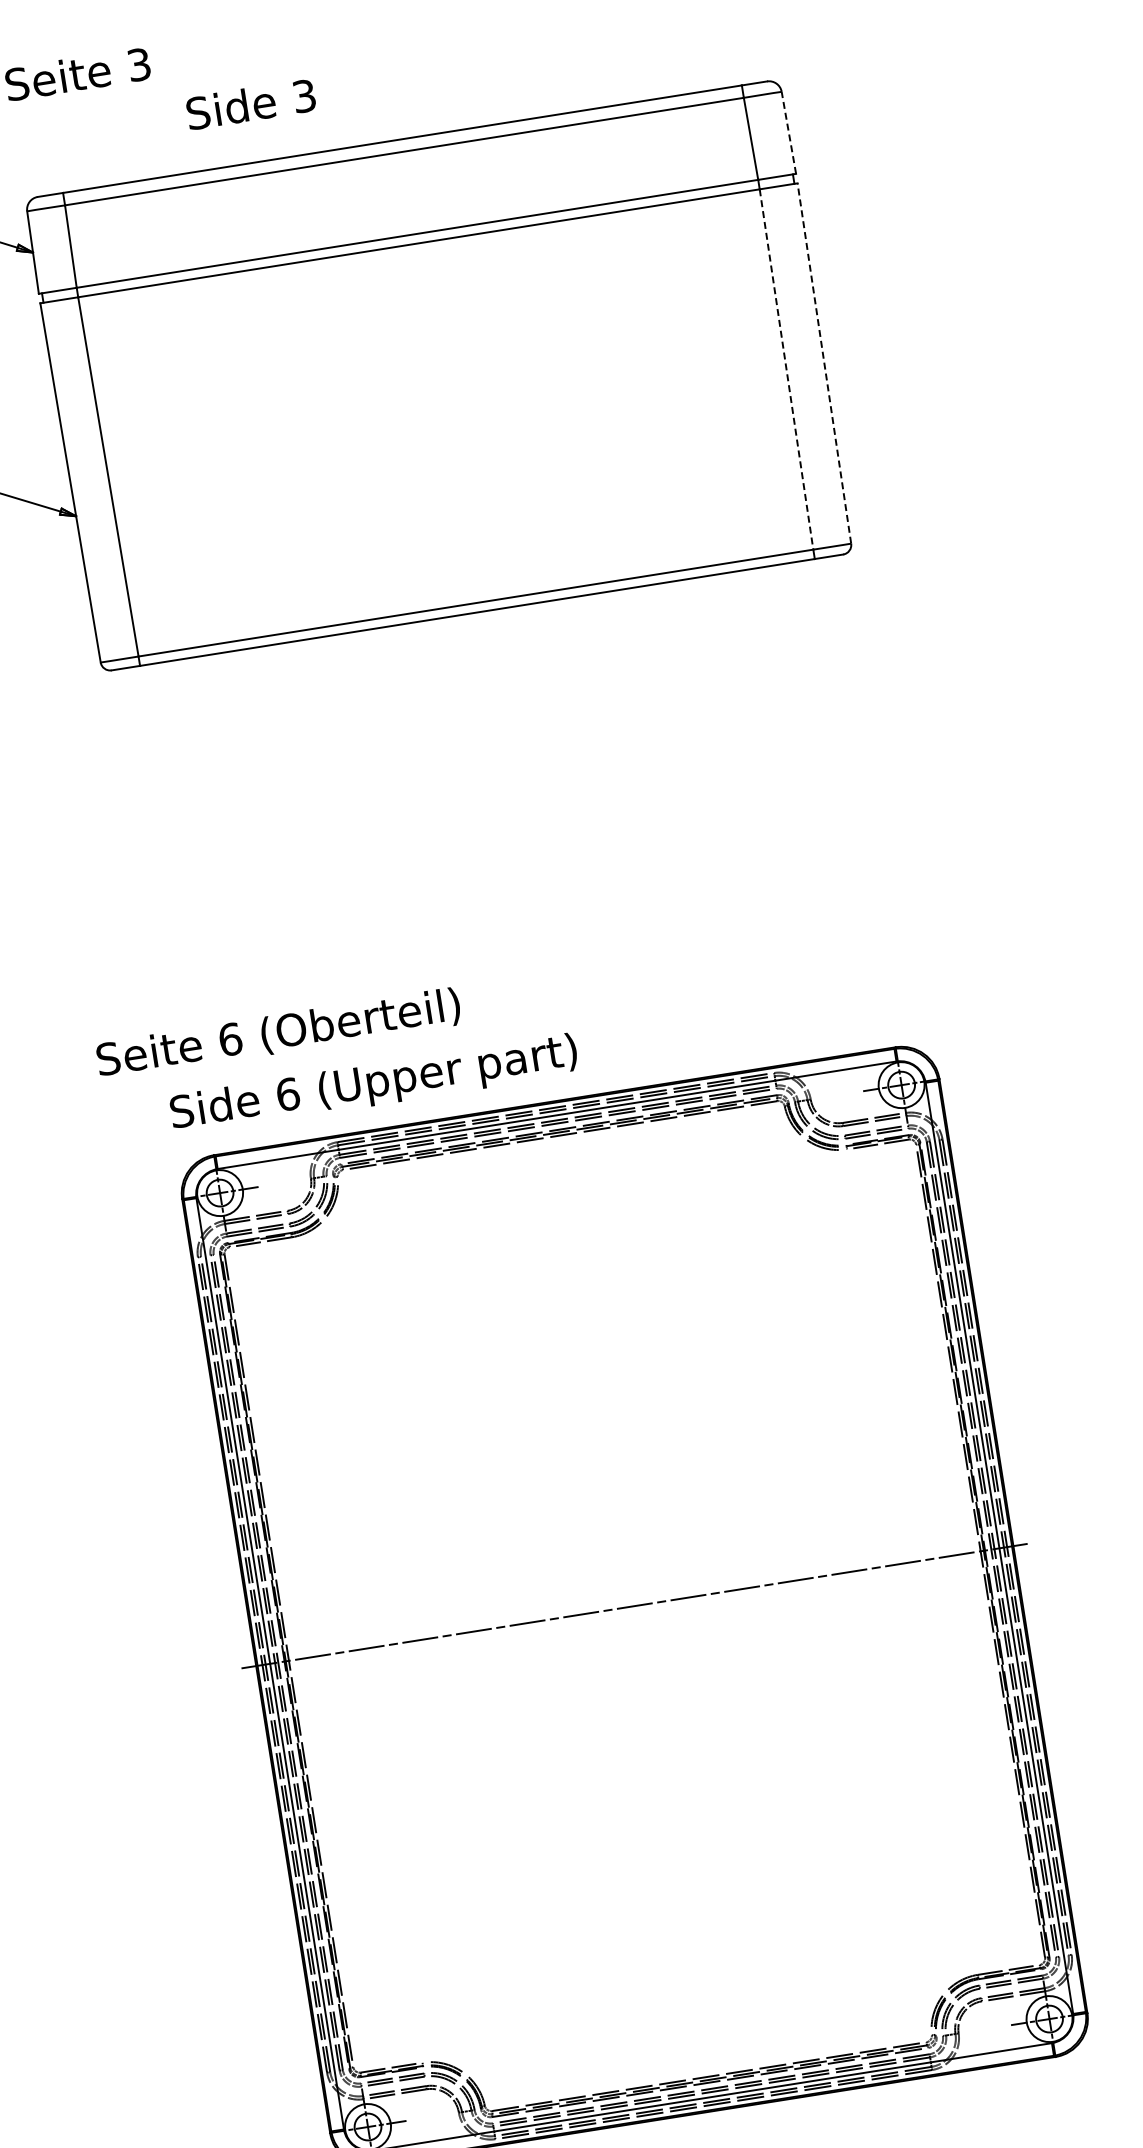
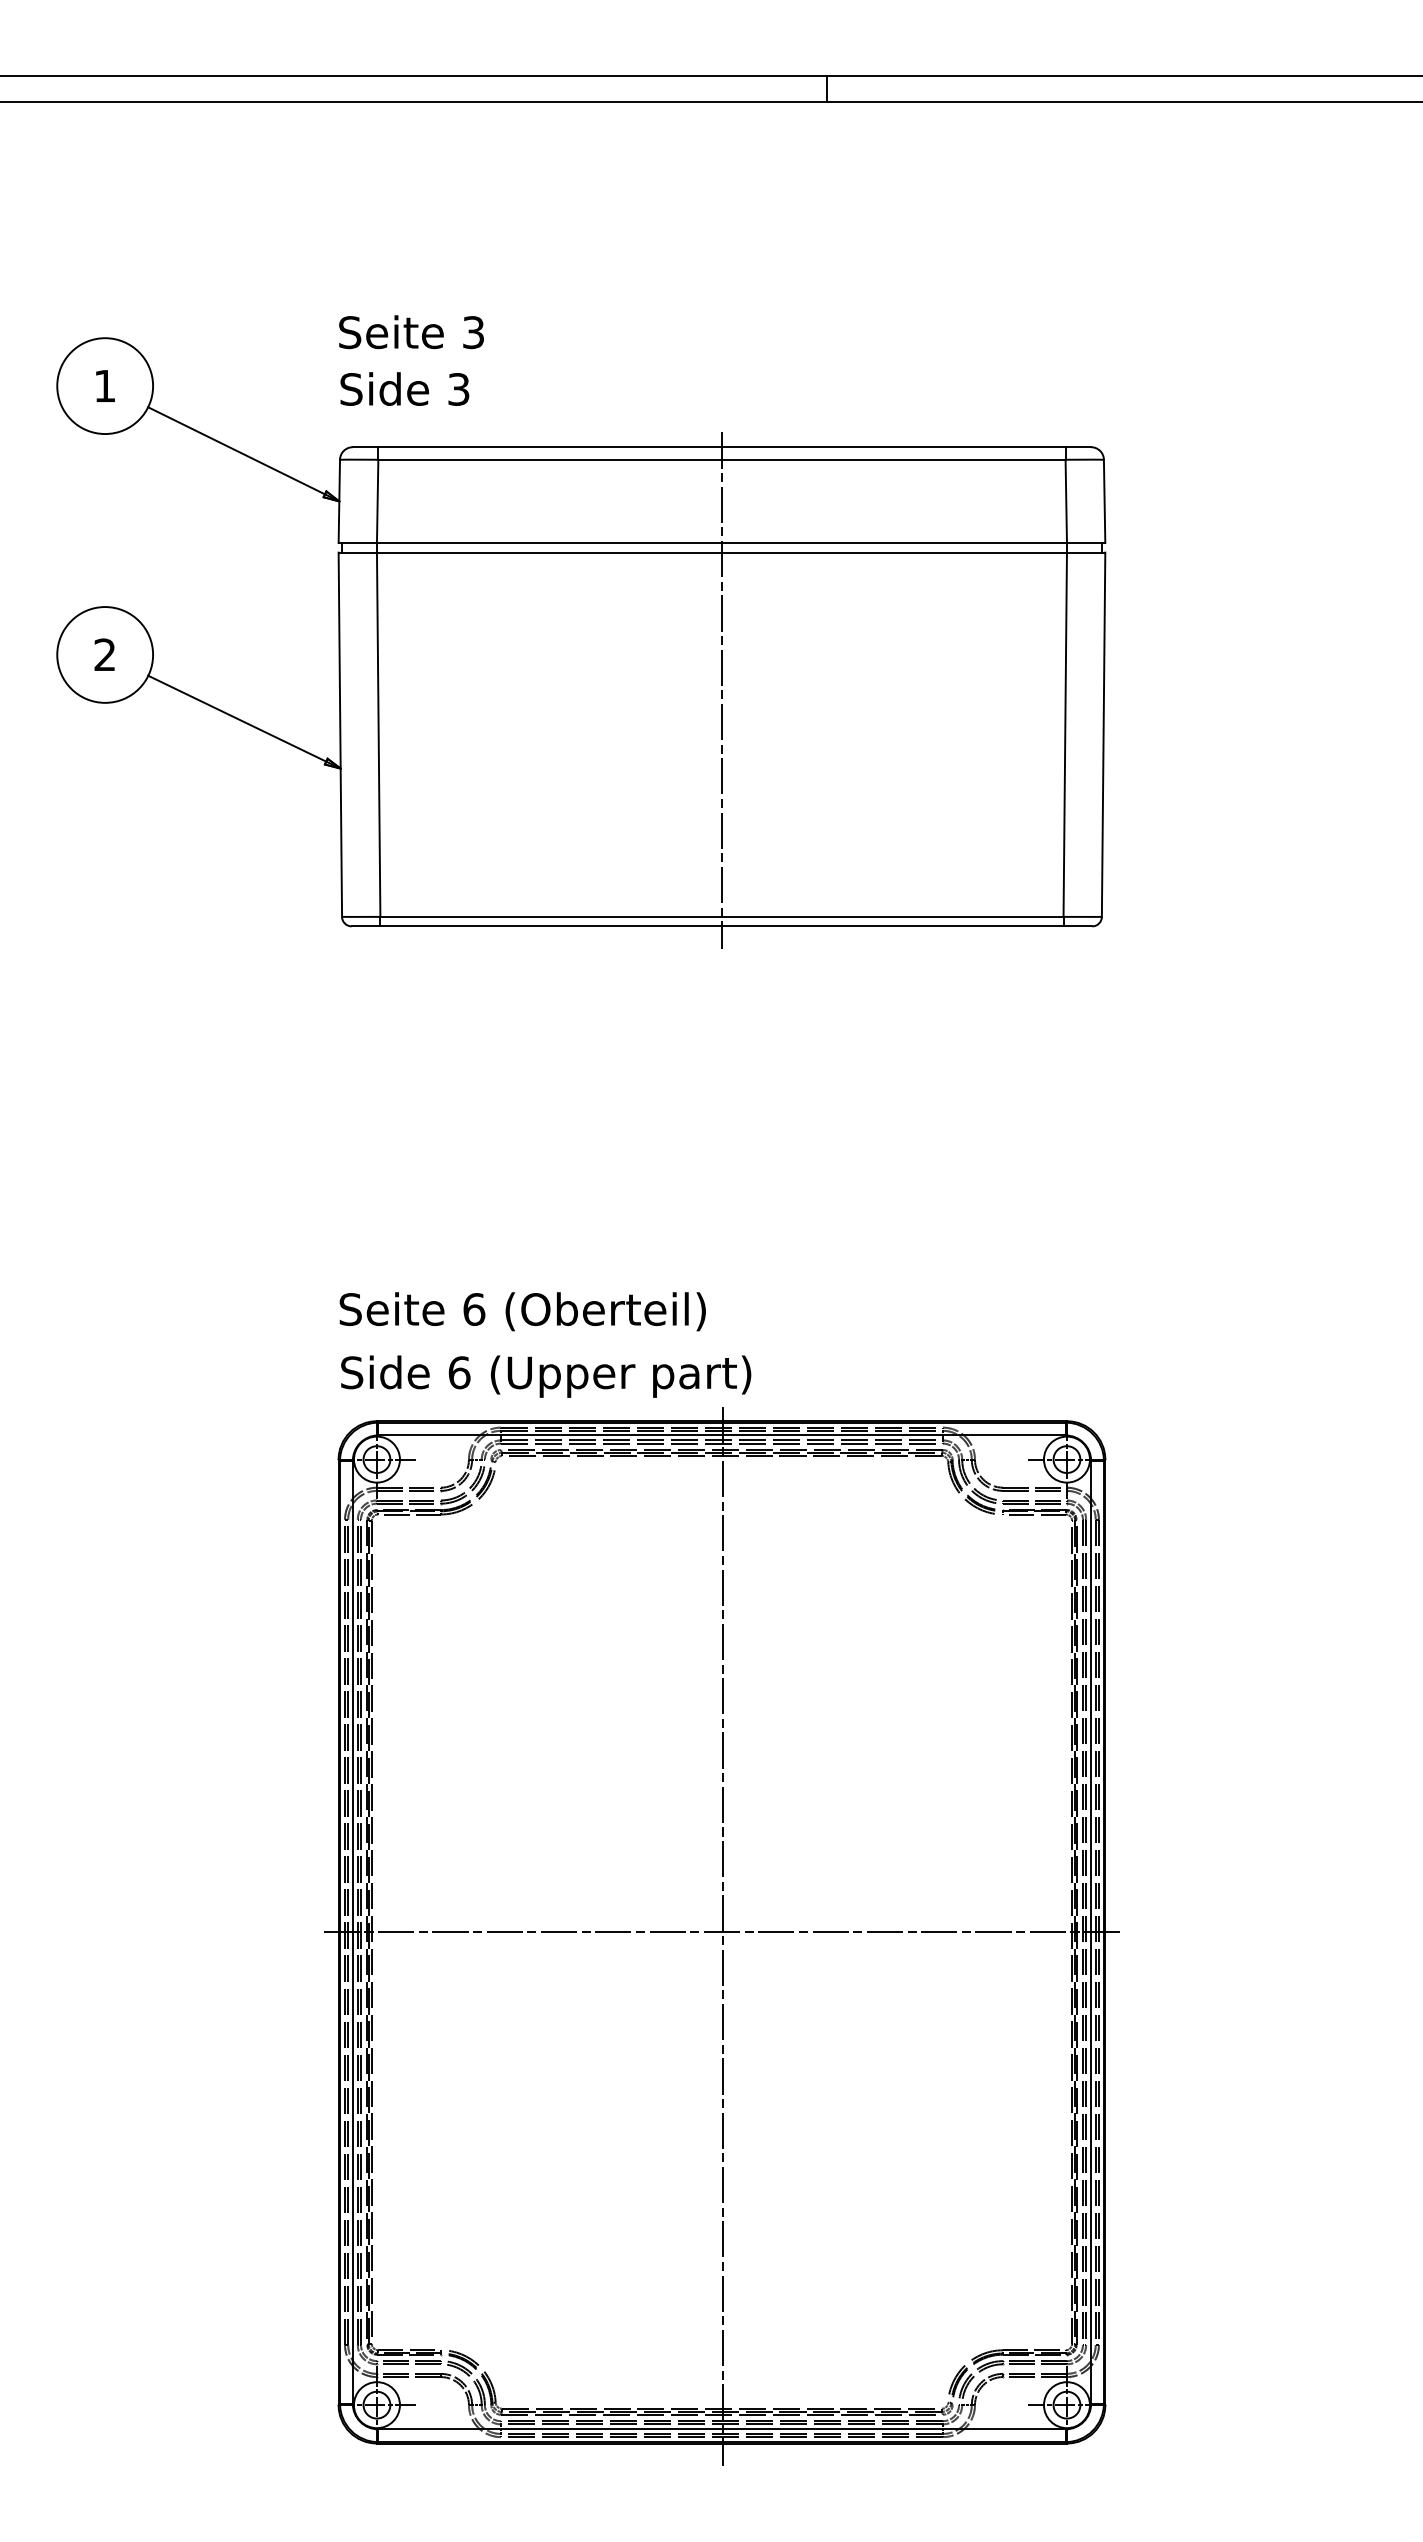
text: (250, 103) -> (404, 388), moved
line: (788, 132) -> (1104, 501), dashed -> solid
line: (824, 363) -> (1103, 734), dashed -> solid
line: (786, 370) -> (1065, 735), dashed -> solid
line: (440, 379) -> (721, 690), added
text: (278, 1033) -> (522, 1311), moved
line: (635, 1609) -> (722, 1935), added

